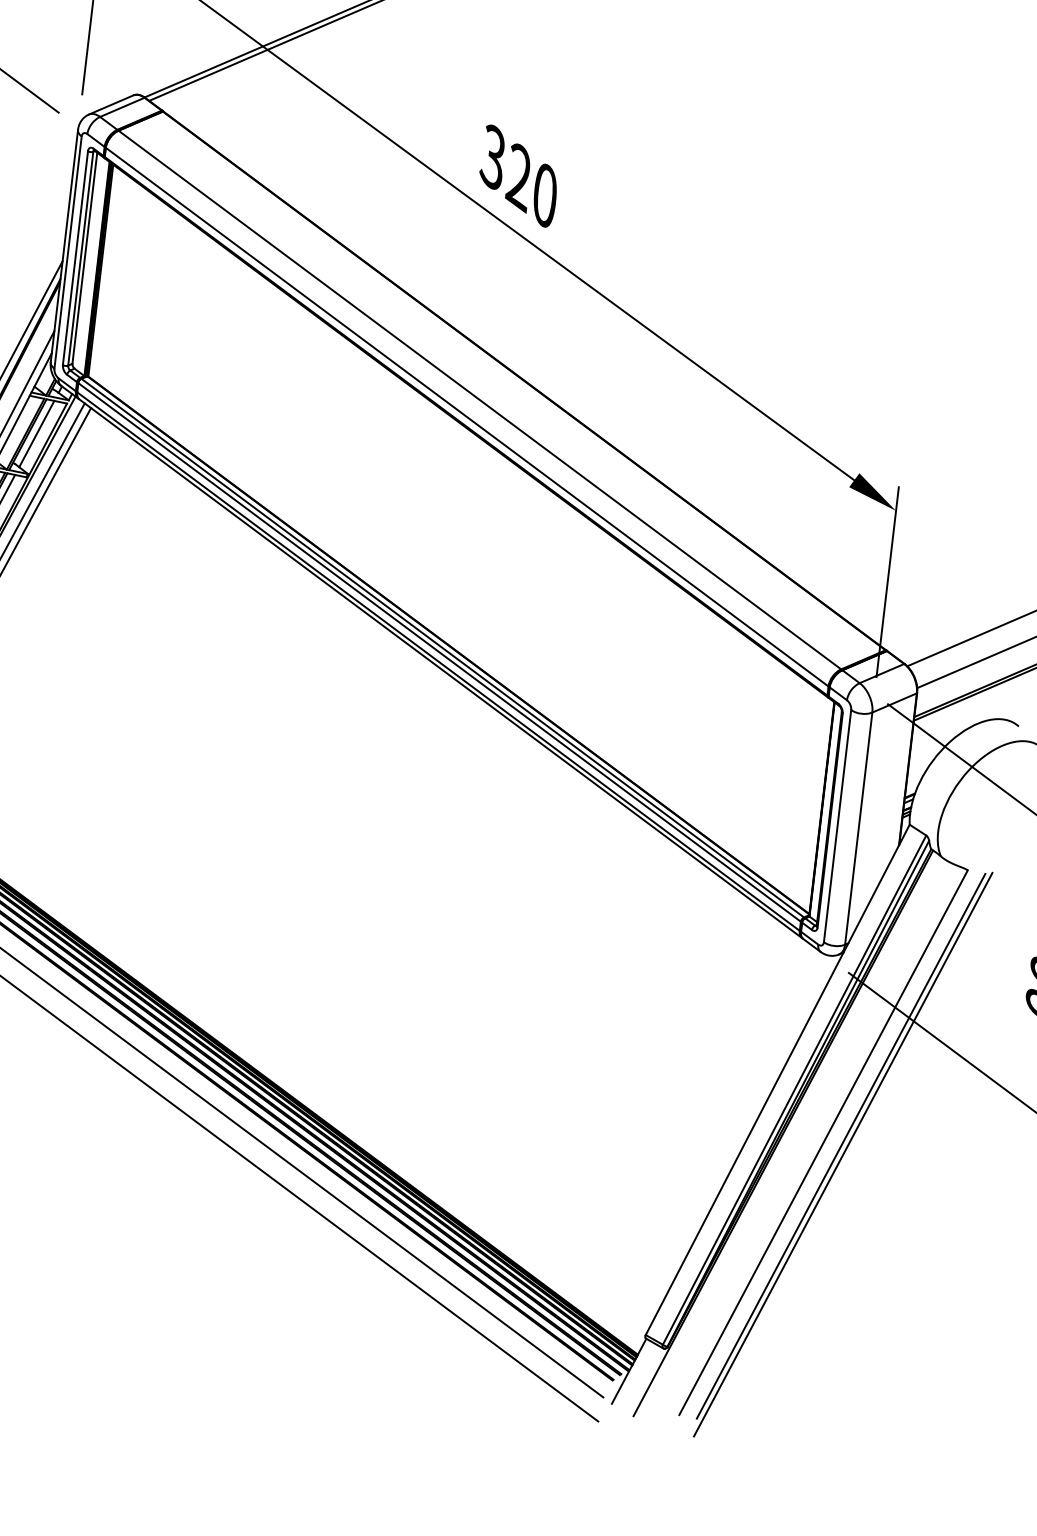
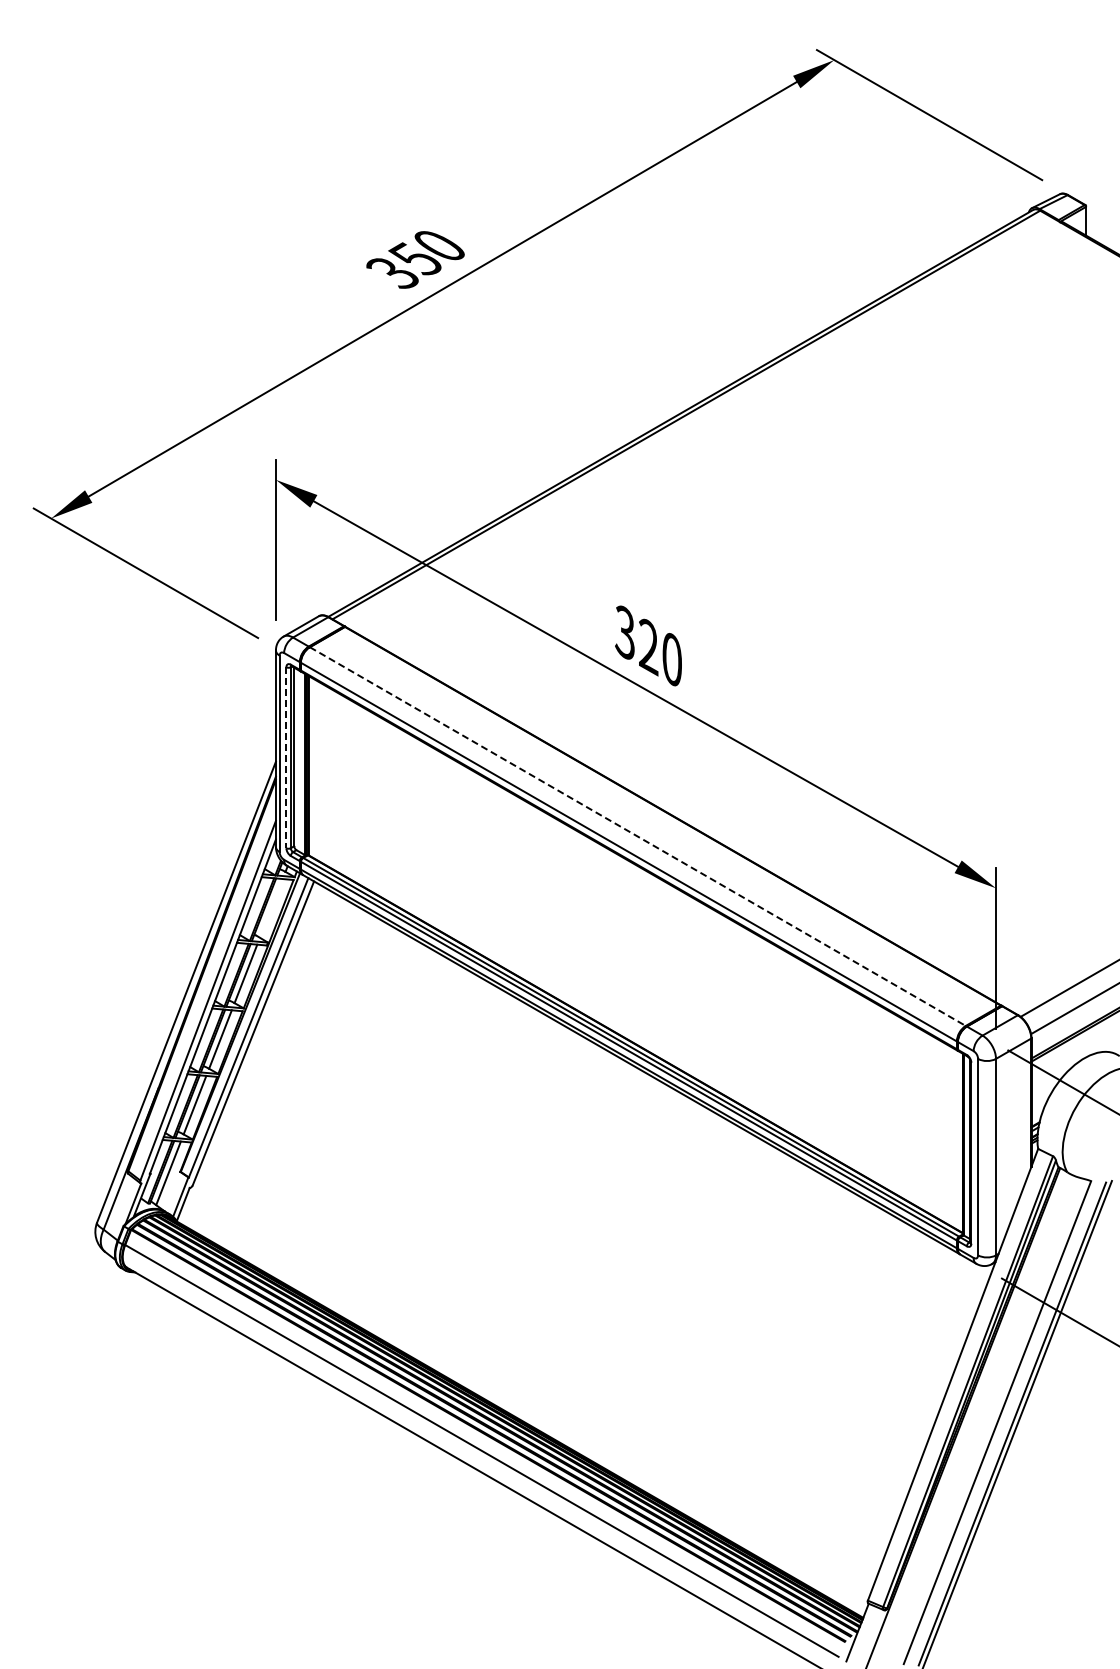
line: (75, 258) -> (286, 758), solid -> dashed
line: (479, 399) -> (637, 836), solid -> dashed
line: (35, 434) -> (270, 908), removed

